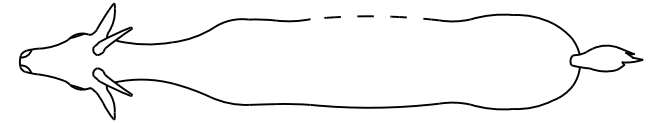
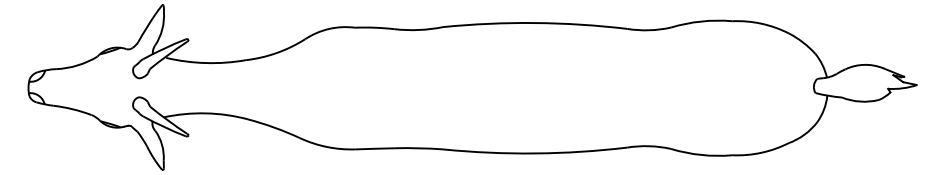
arc: (375, 16) -> (535, 23), dashed -> solid

